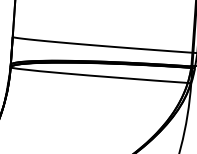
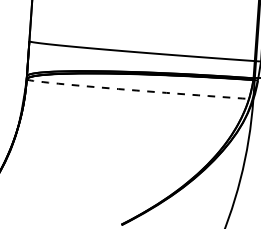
arc: (93, 76) -> (130, 90), solid -> dashed

